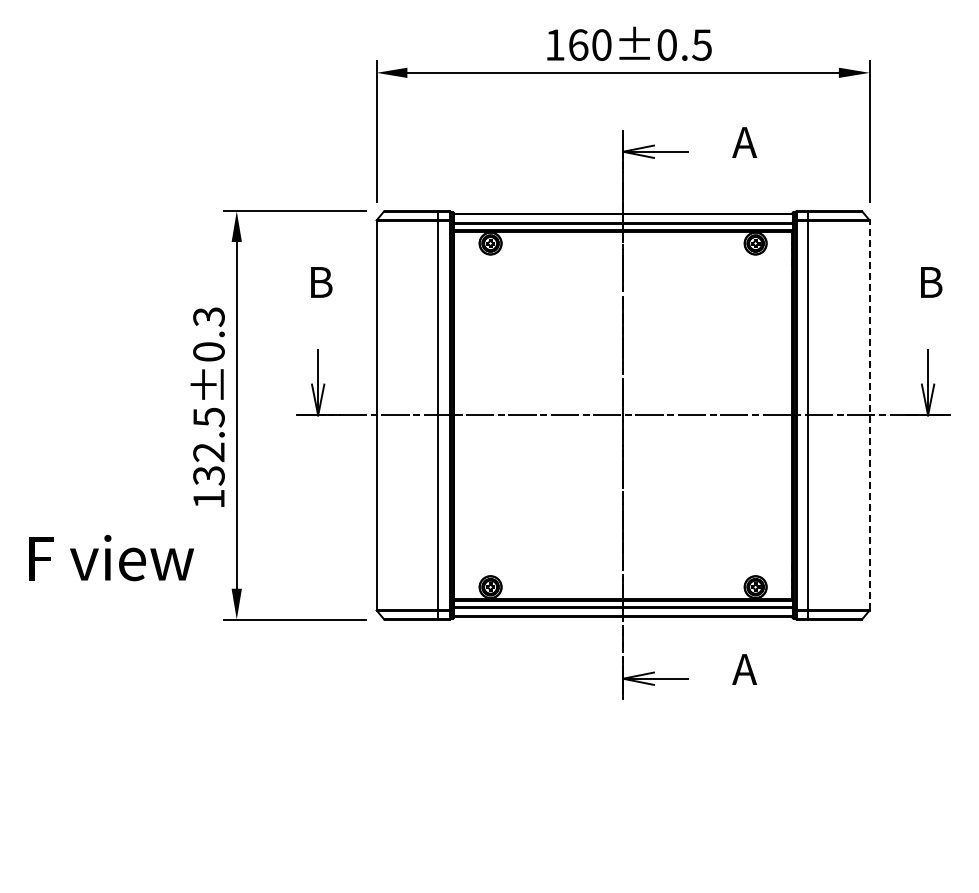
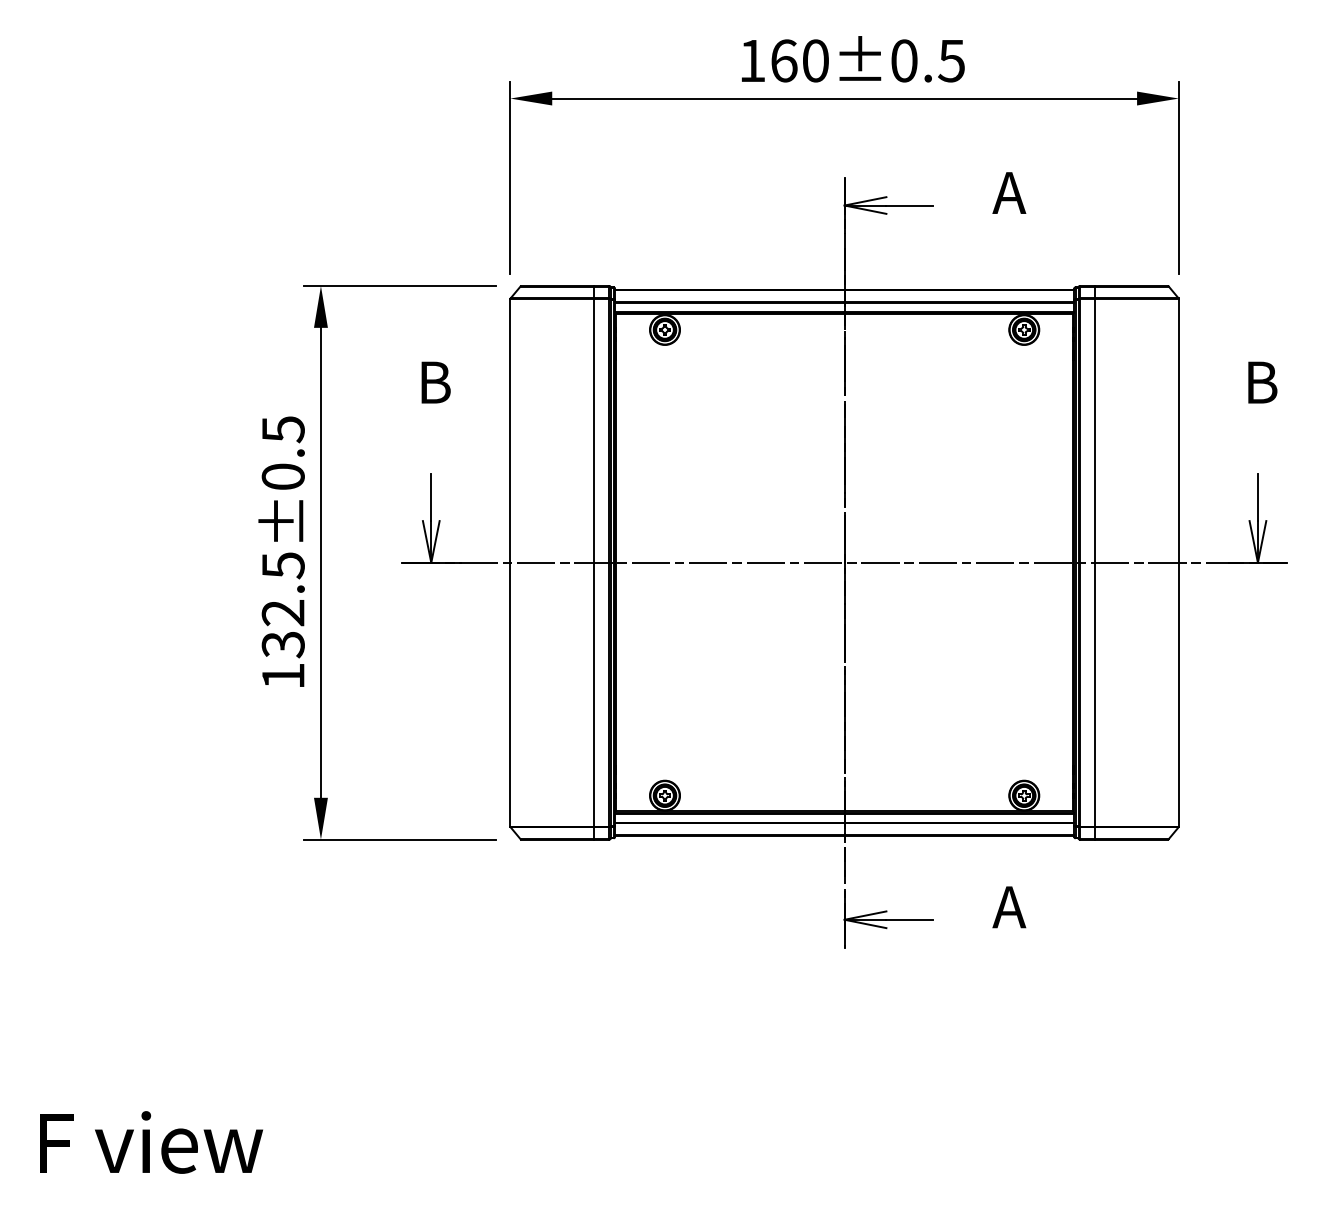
text: (208, 316) -> (282, 428), 132.5±0.3 -> 132.5±0.5
line: (869, 415) -> (1178, 562), dashed -> solid
text: (111, 558) -> (151, 1143), moved

